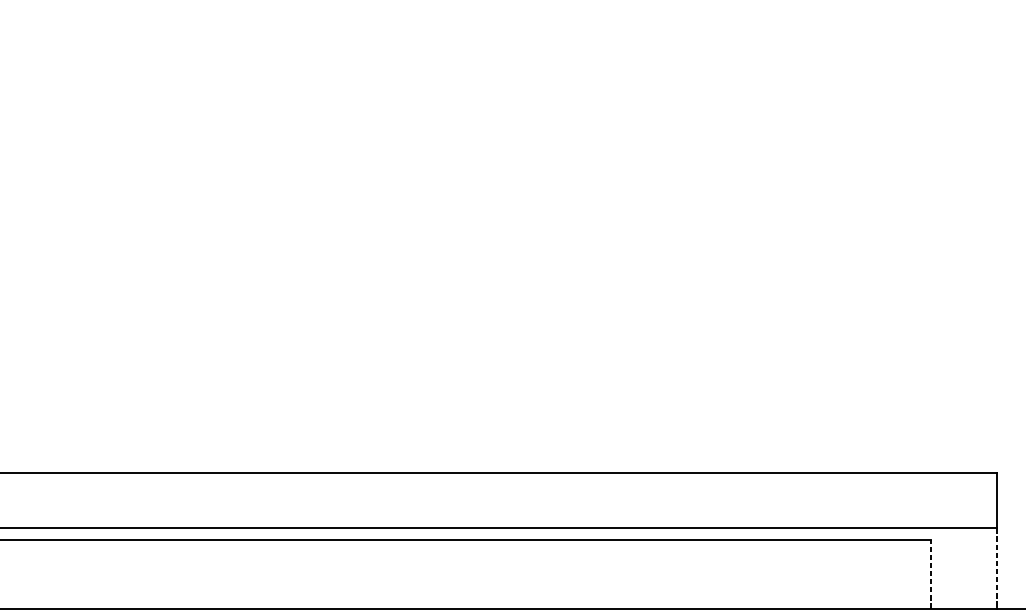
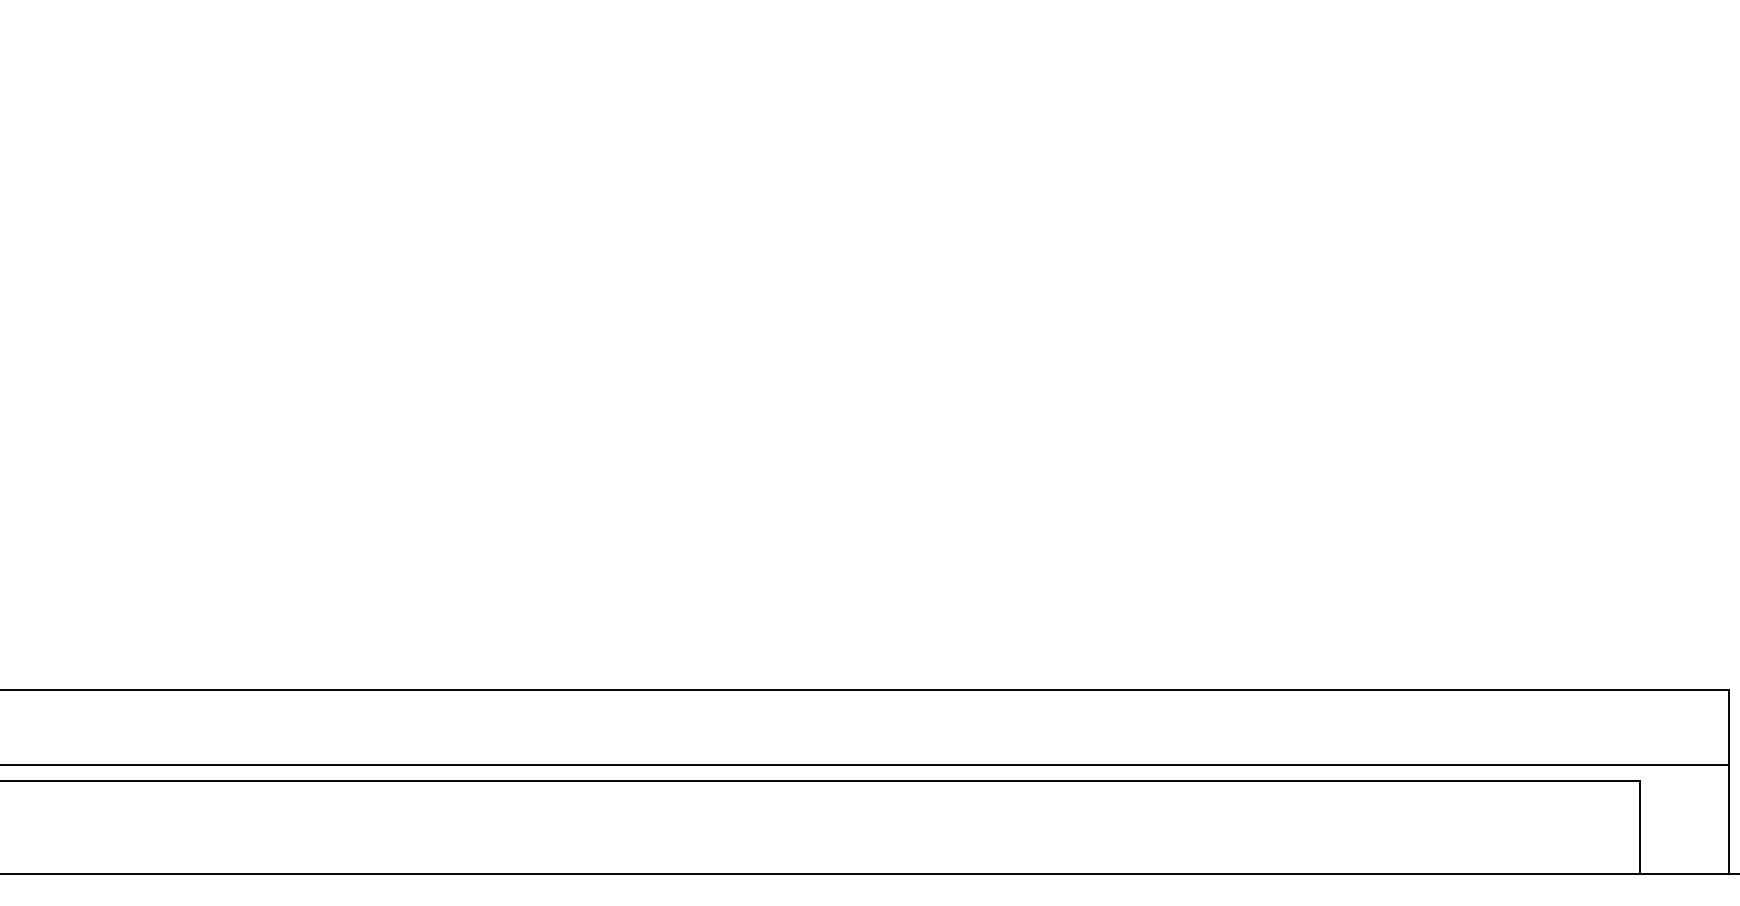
line: (996, 568) -> (1728, 819), dashed -> solid
line: (930, 574) -> (1639, 827), dashed -> solid

